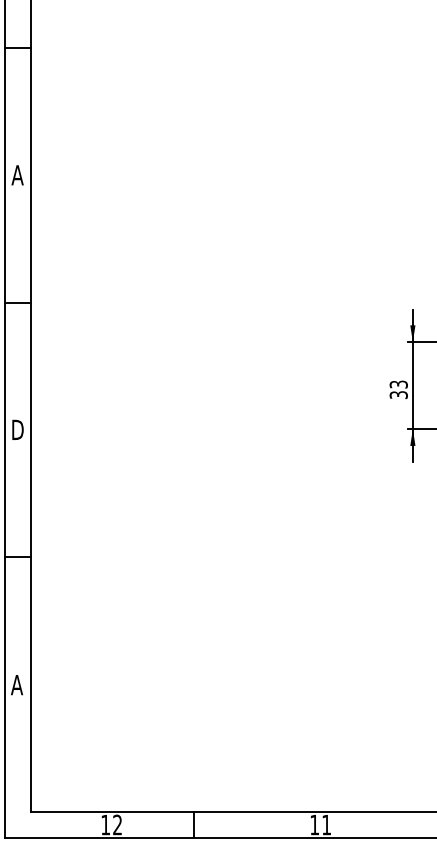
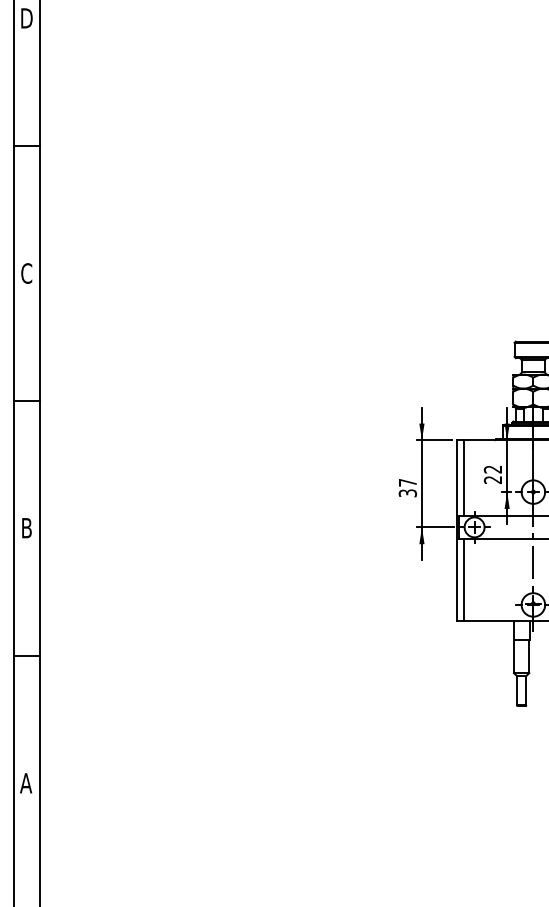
text: (17, 175) -> (26, 273), A -> C
text: (398, 384) -> (407, 482), 33 -> 37
text: (17, 430) -> (26, 528), D -> B

